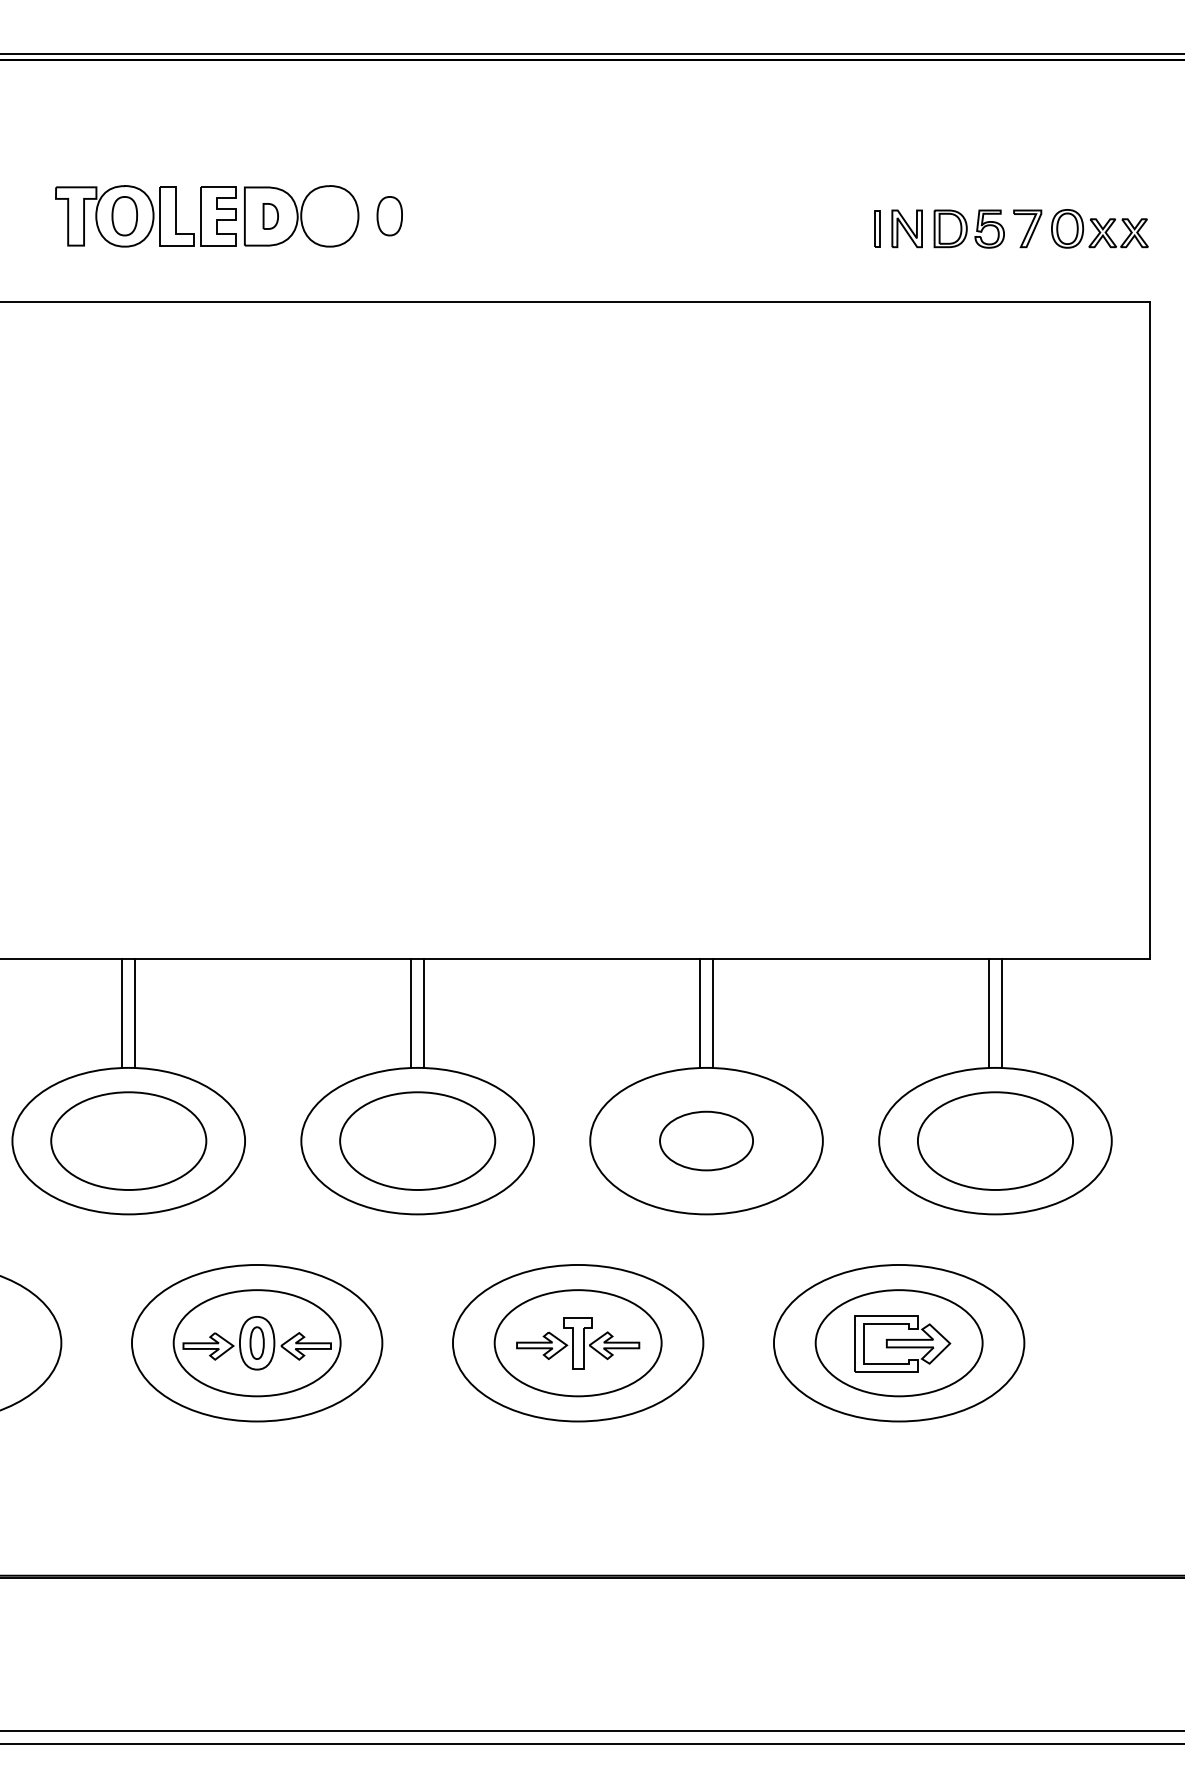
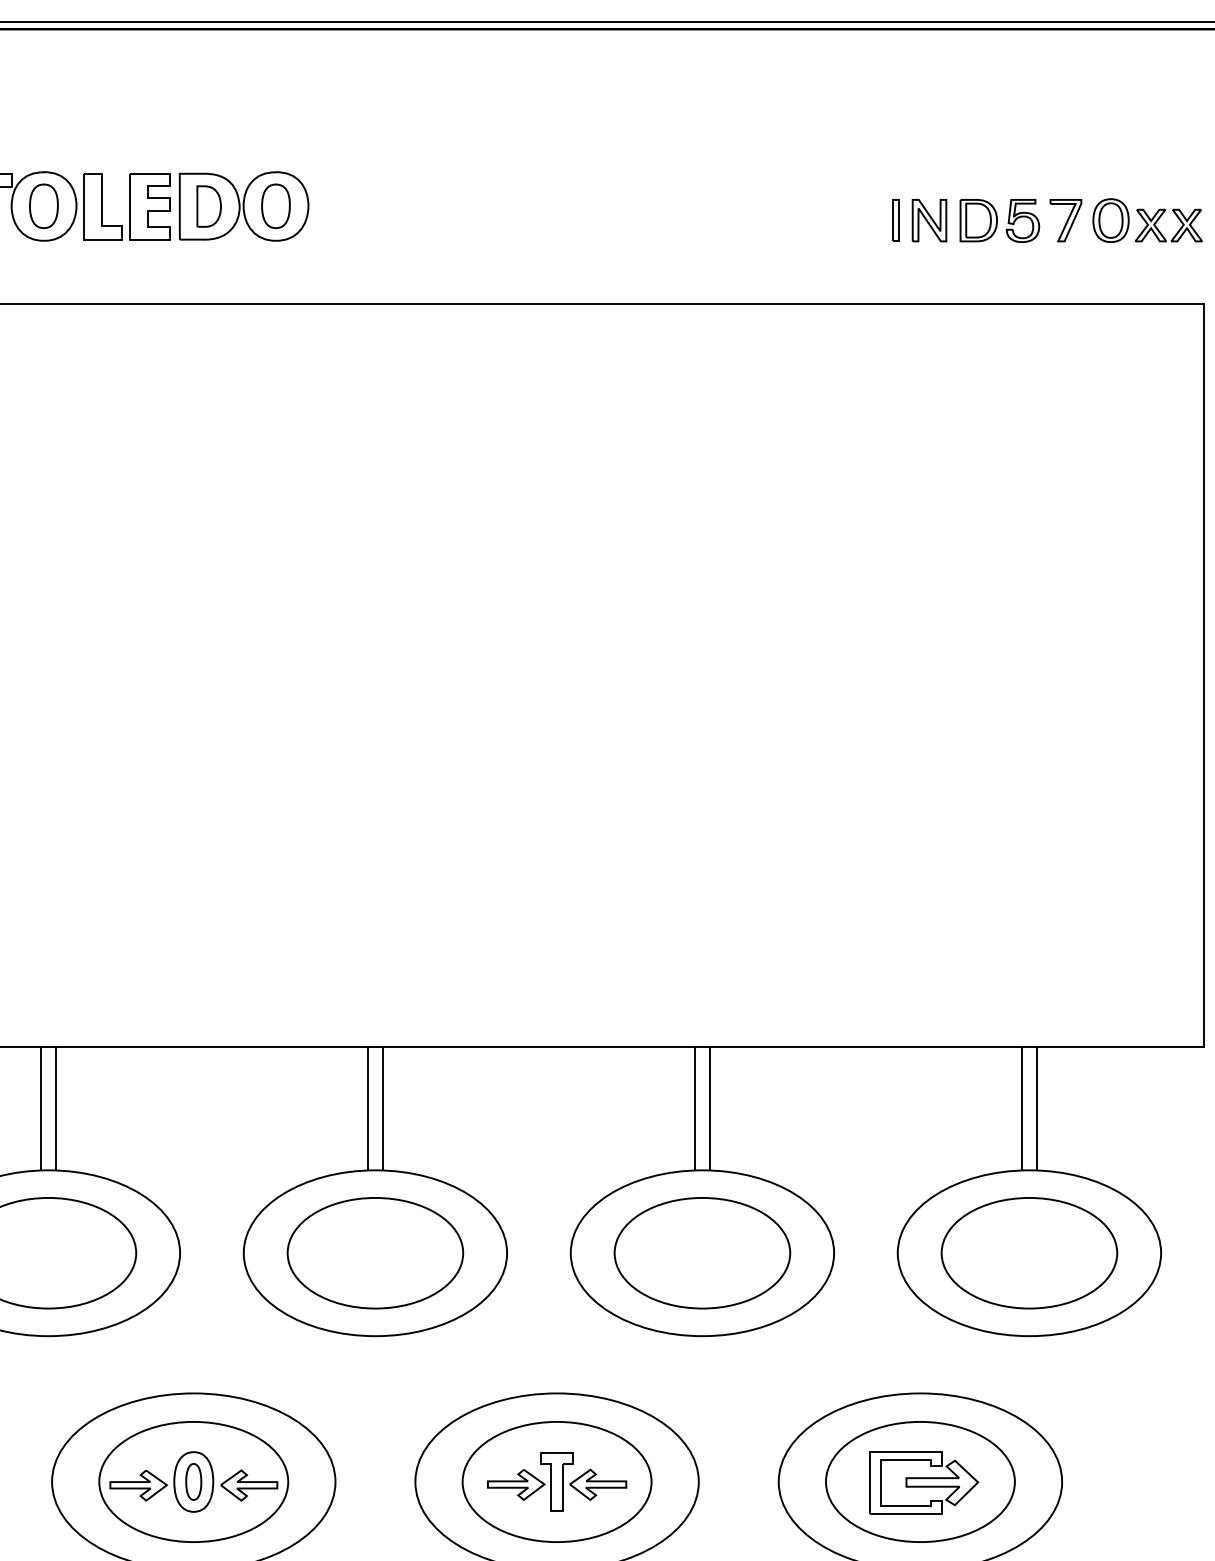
part: (270, 216) -> (208, 206), size x1.43
part: (389, 216) -> (275, 206), moved
part: (706, 1140) -> (702, 1252), size x1.67

